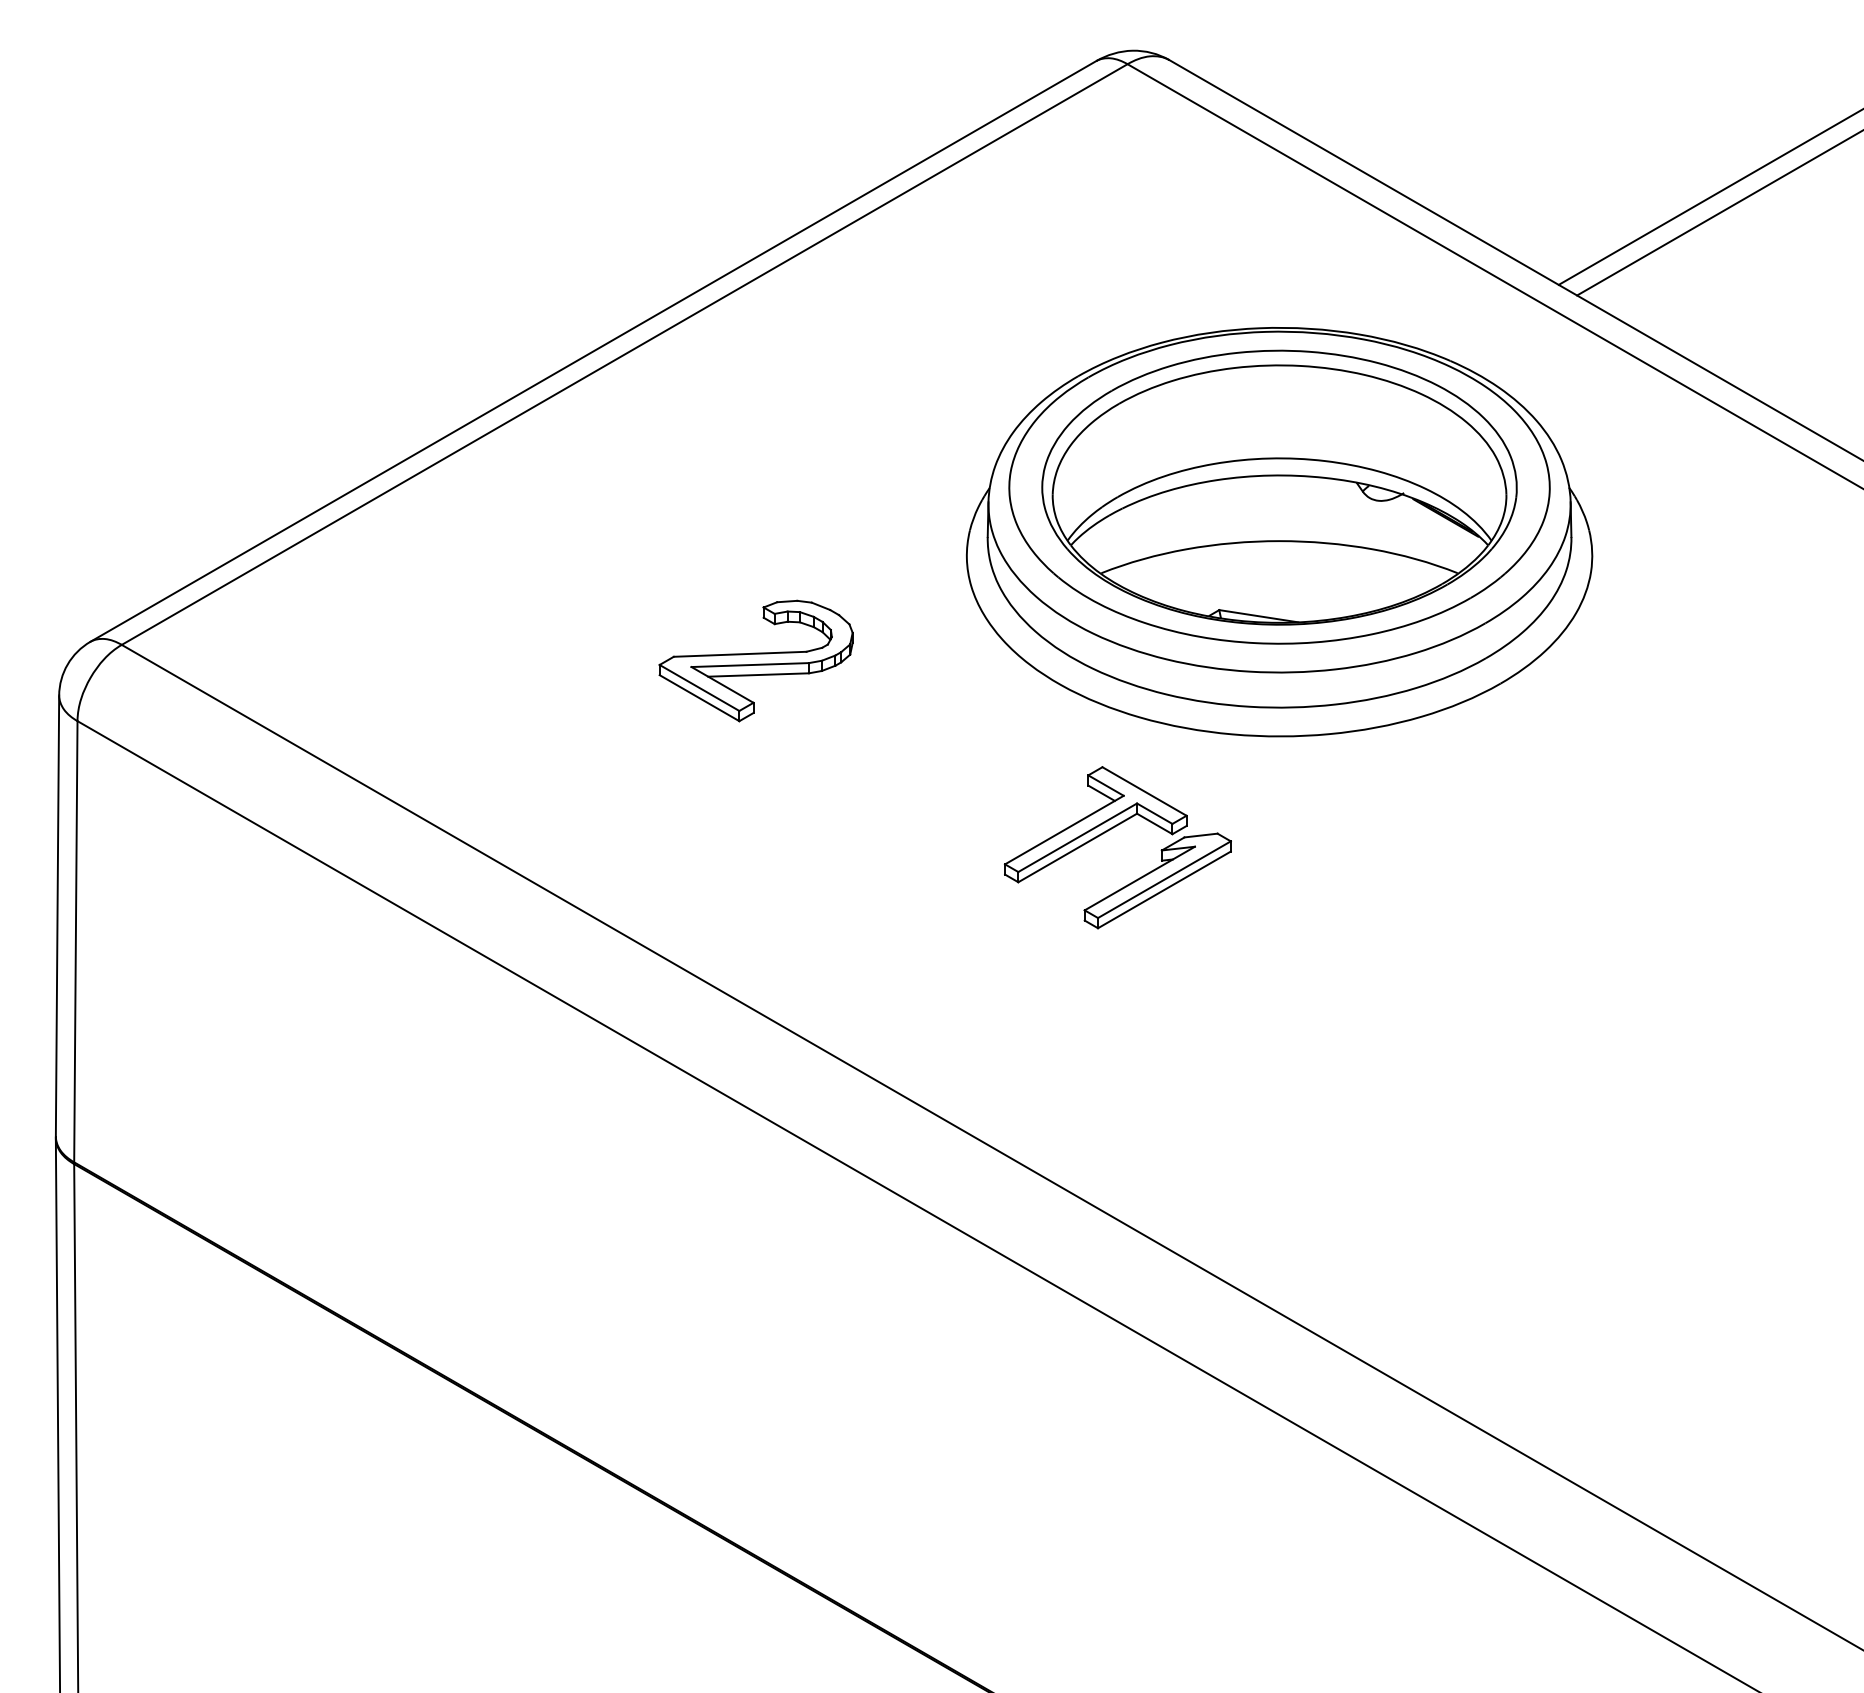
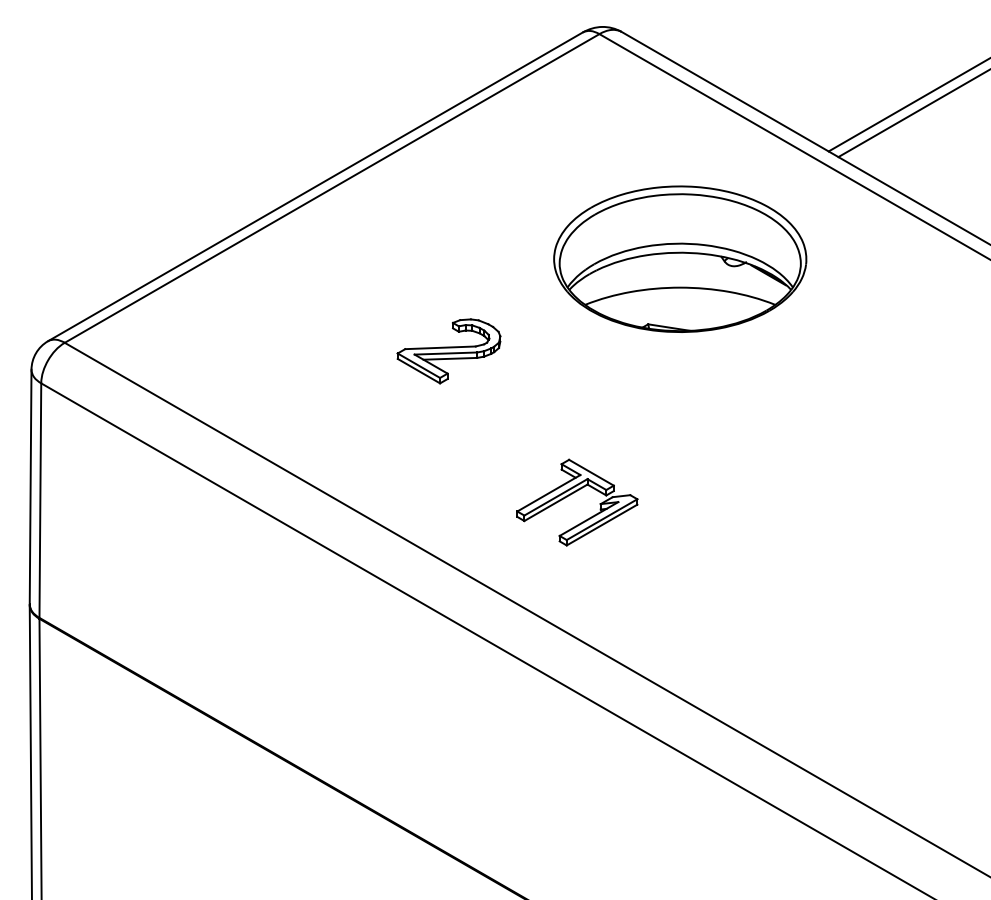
part: (1280, 531) -> (680, 282), removed
part: (755, 661) -> (448, 351), moved
part: (1108, 832) -> (572, 494), moved

